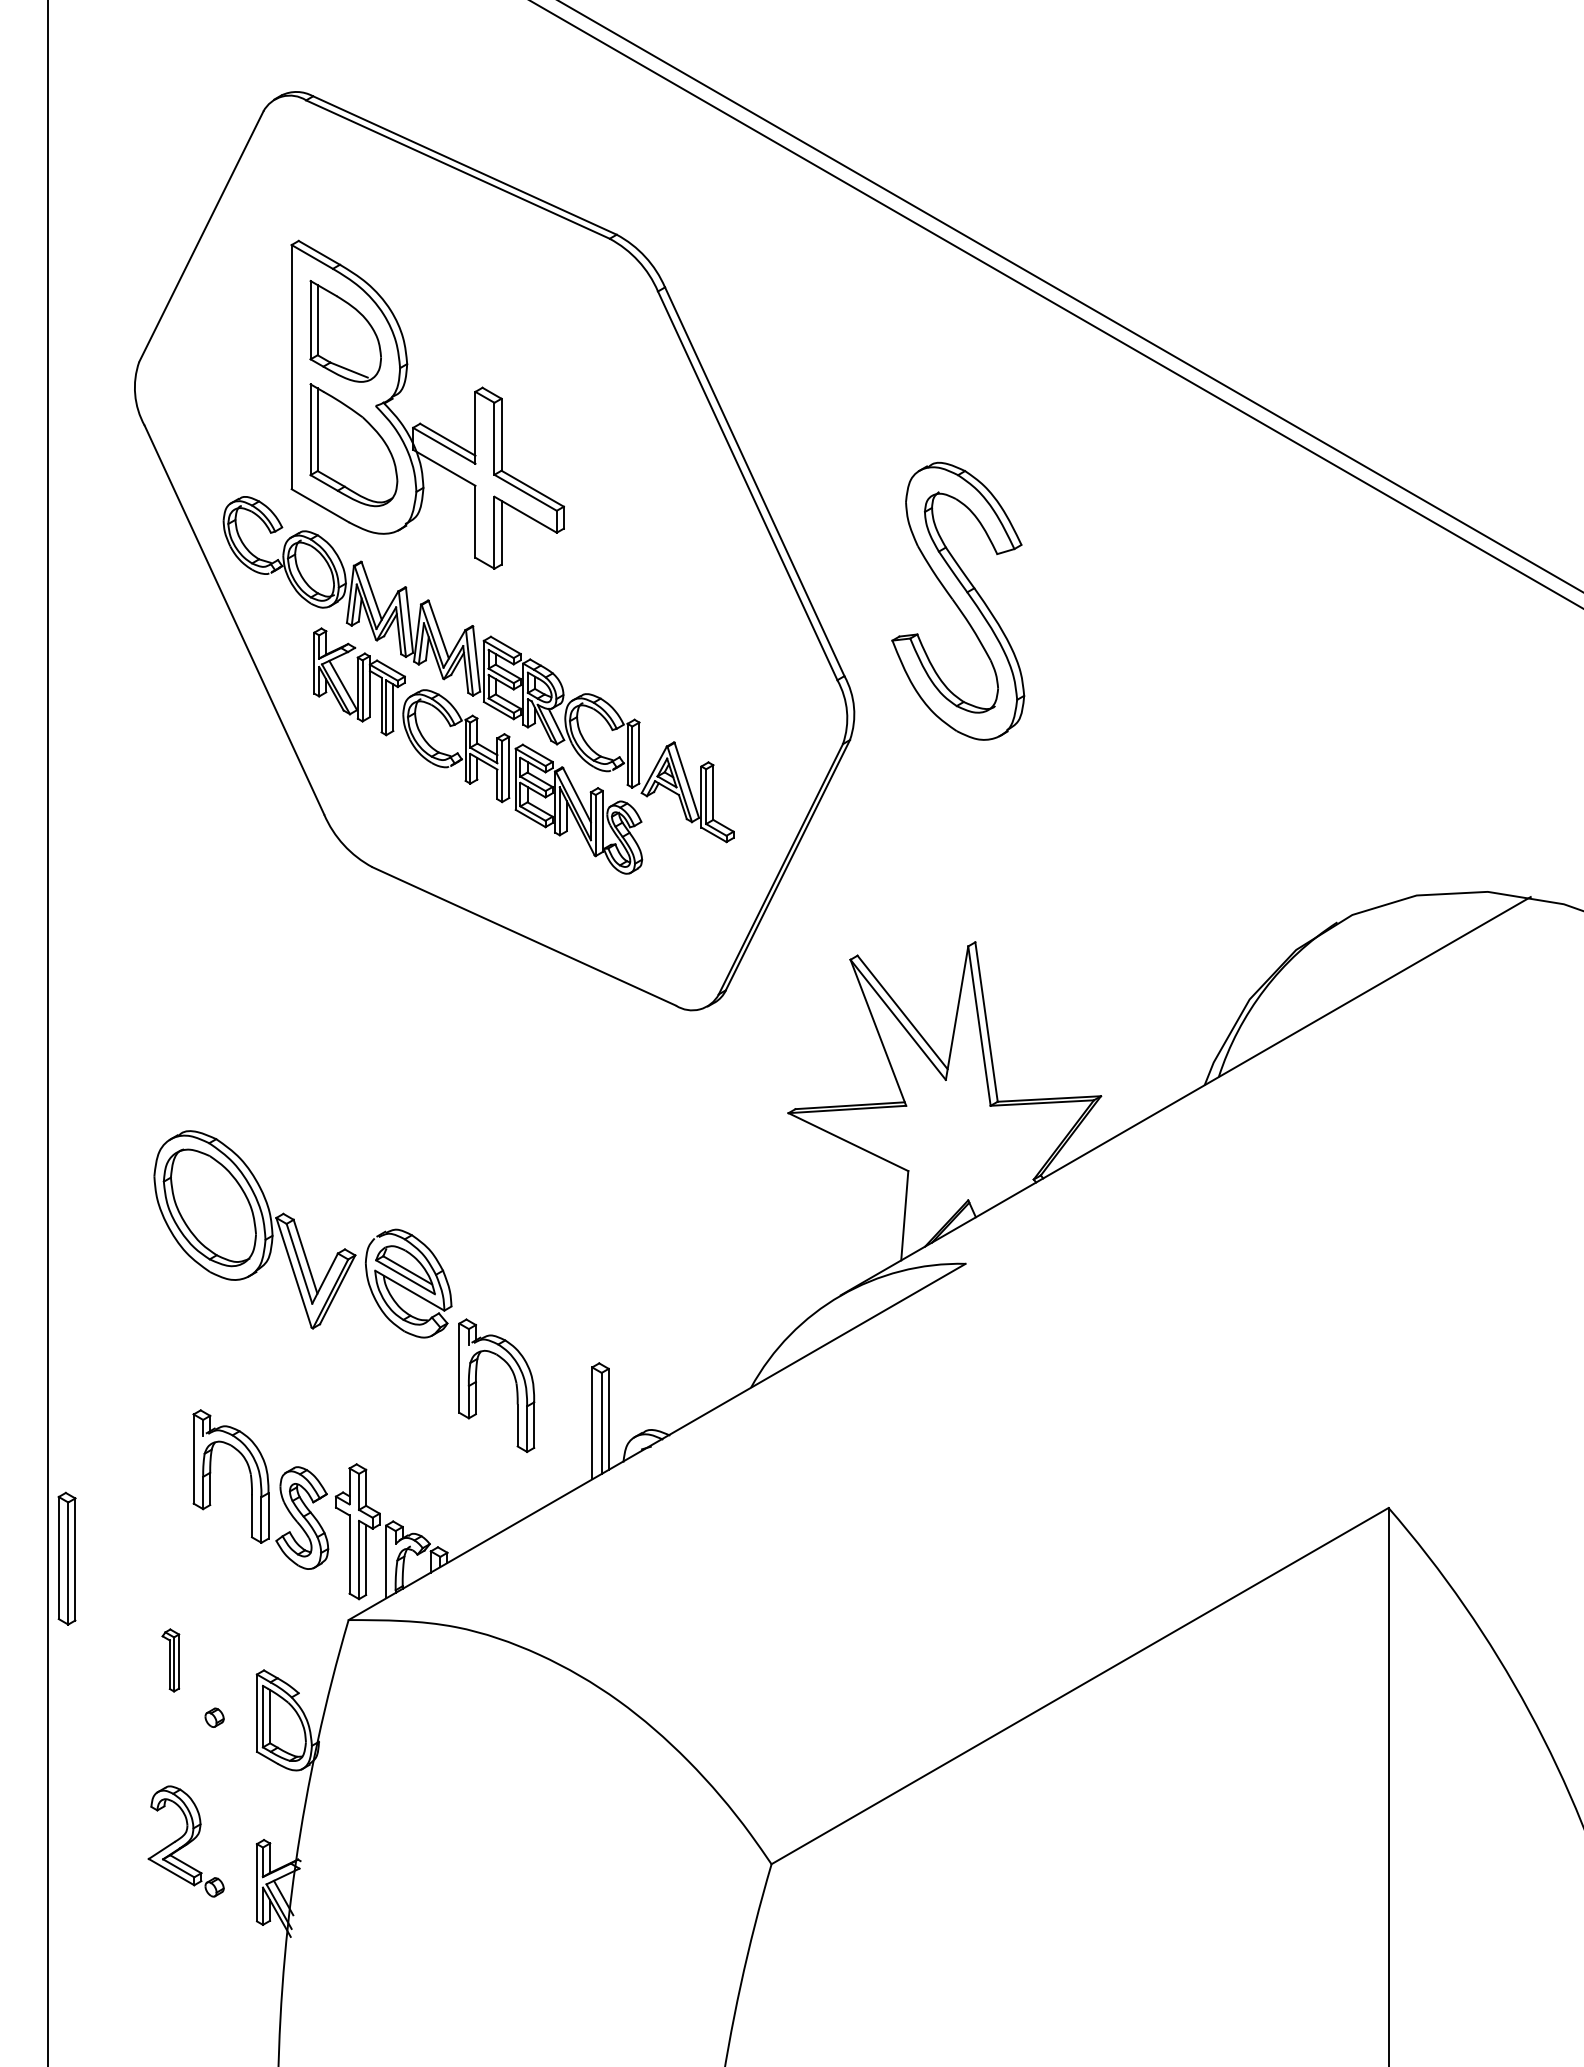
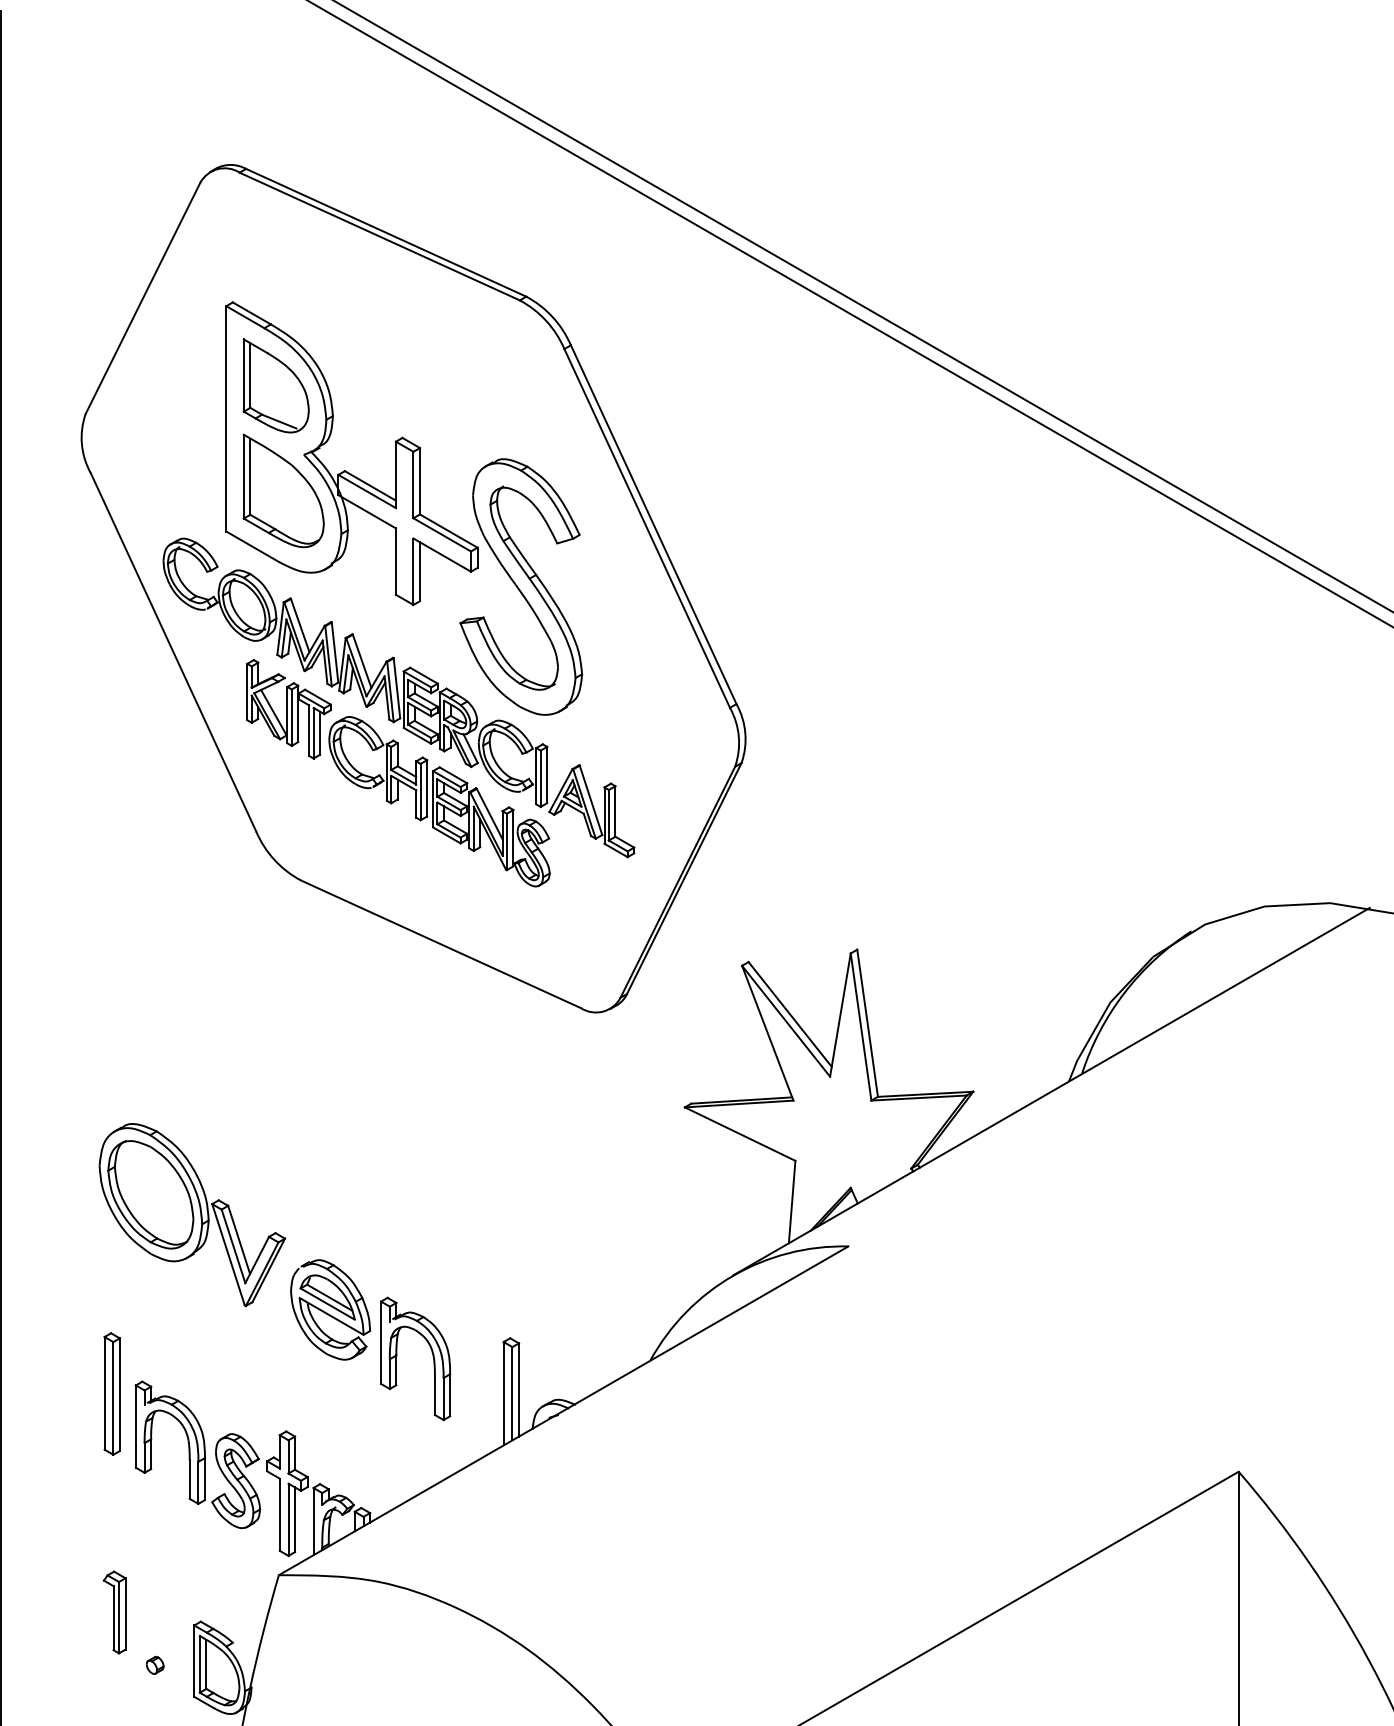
part: (958, 600) -> (521, 586), moved
part: (408, 1283) -> (330, 1309), moved
part: (66, 1558) -> (111, 1393), moved
part: (170, 1660) -> (114, 1612), size x1.43

